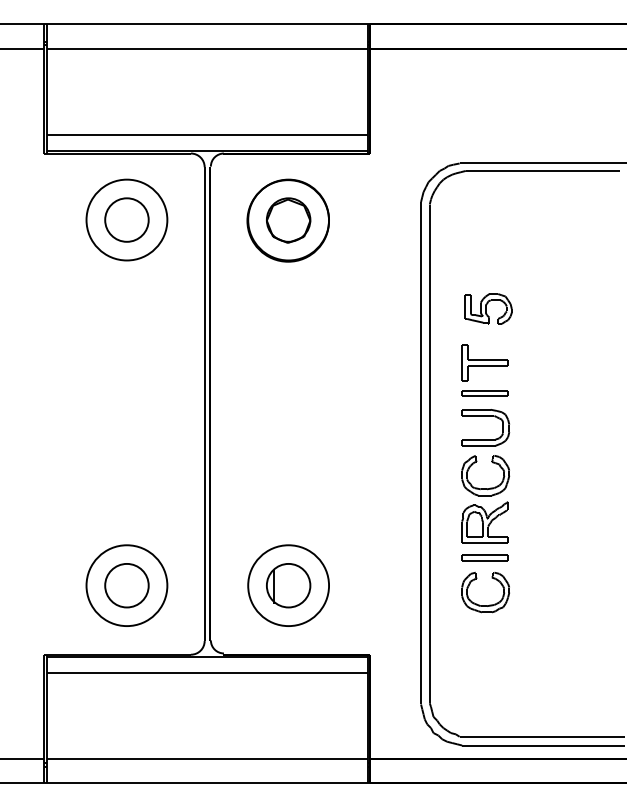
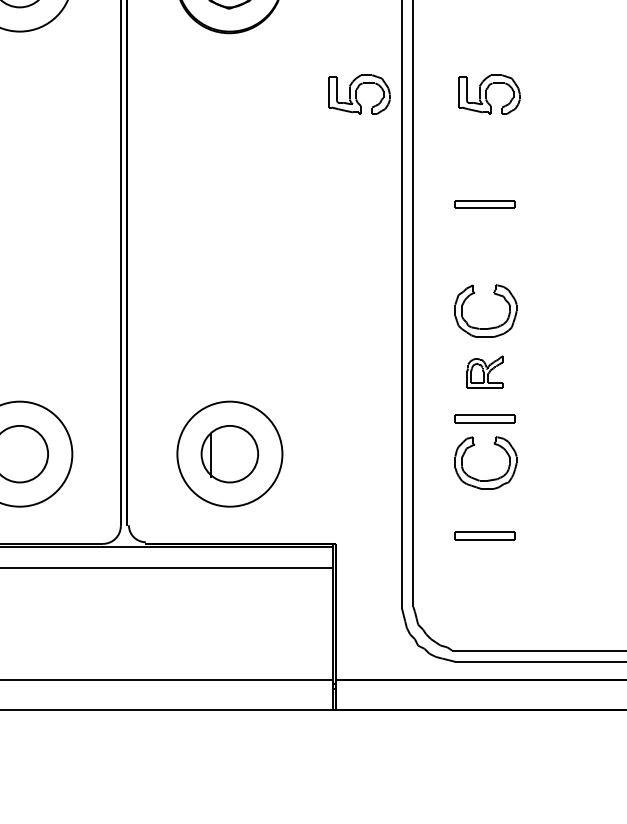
part: (388, 308) -> (359, 93), added
part: (484, 362) -> (484, 164), removed
part: (485, 416) -> (485, 234), removed
part: (484, 522) -> (484, 372), size x0.6
part: (484, 647) -> (484, 534), added

